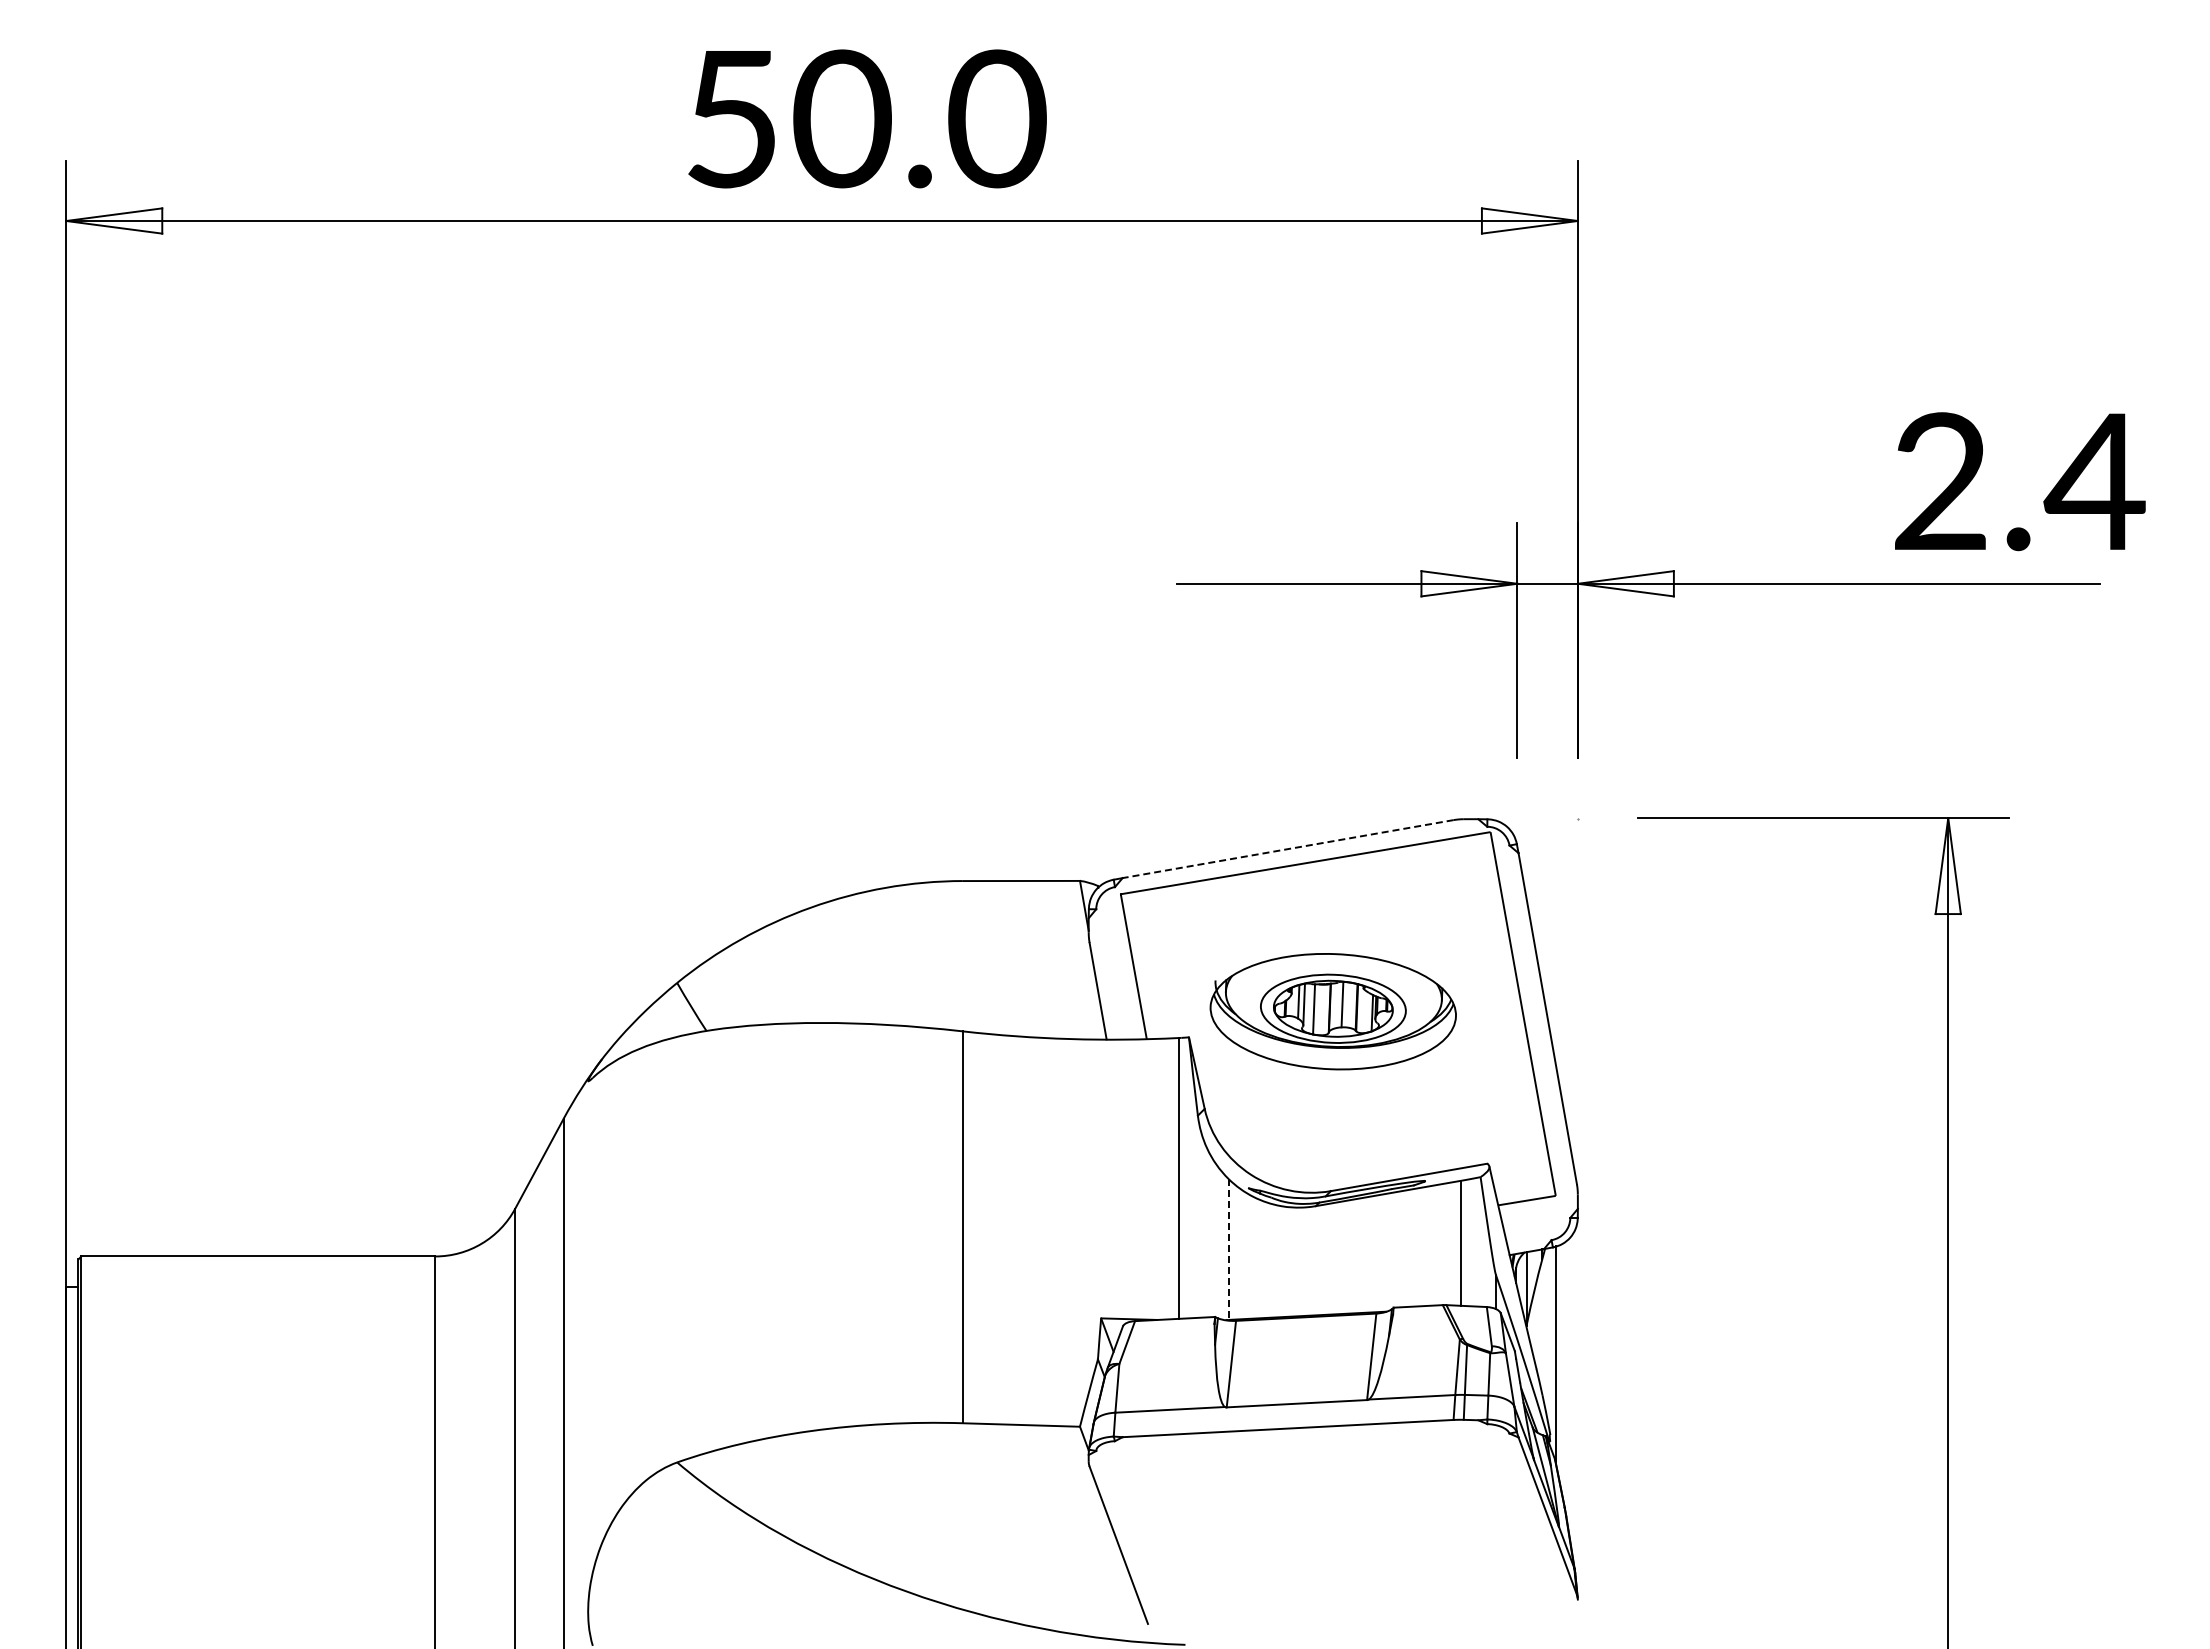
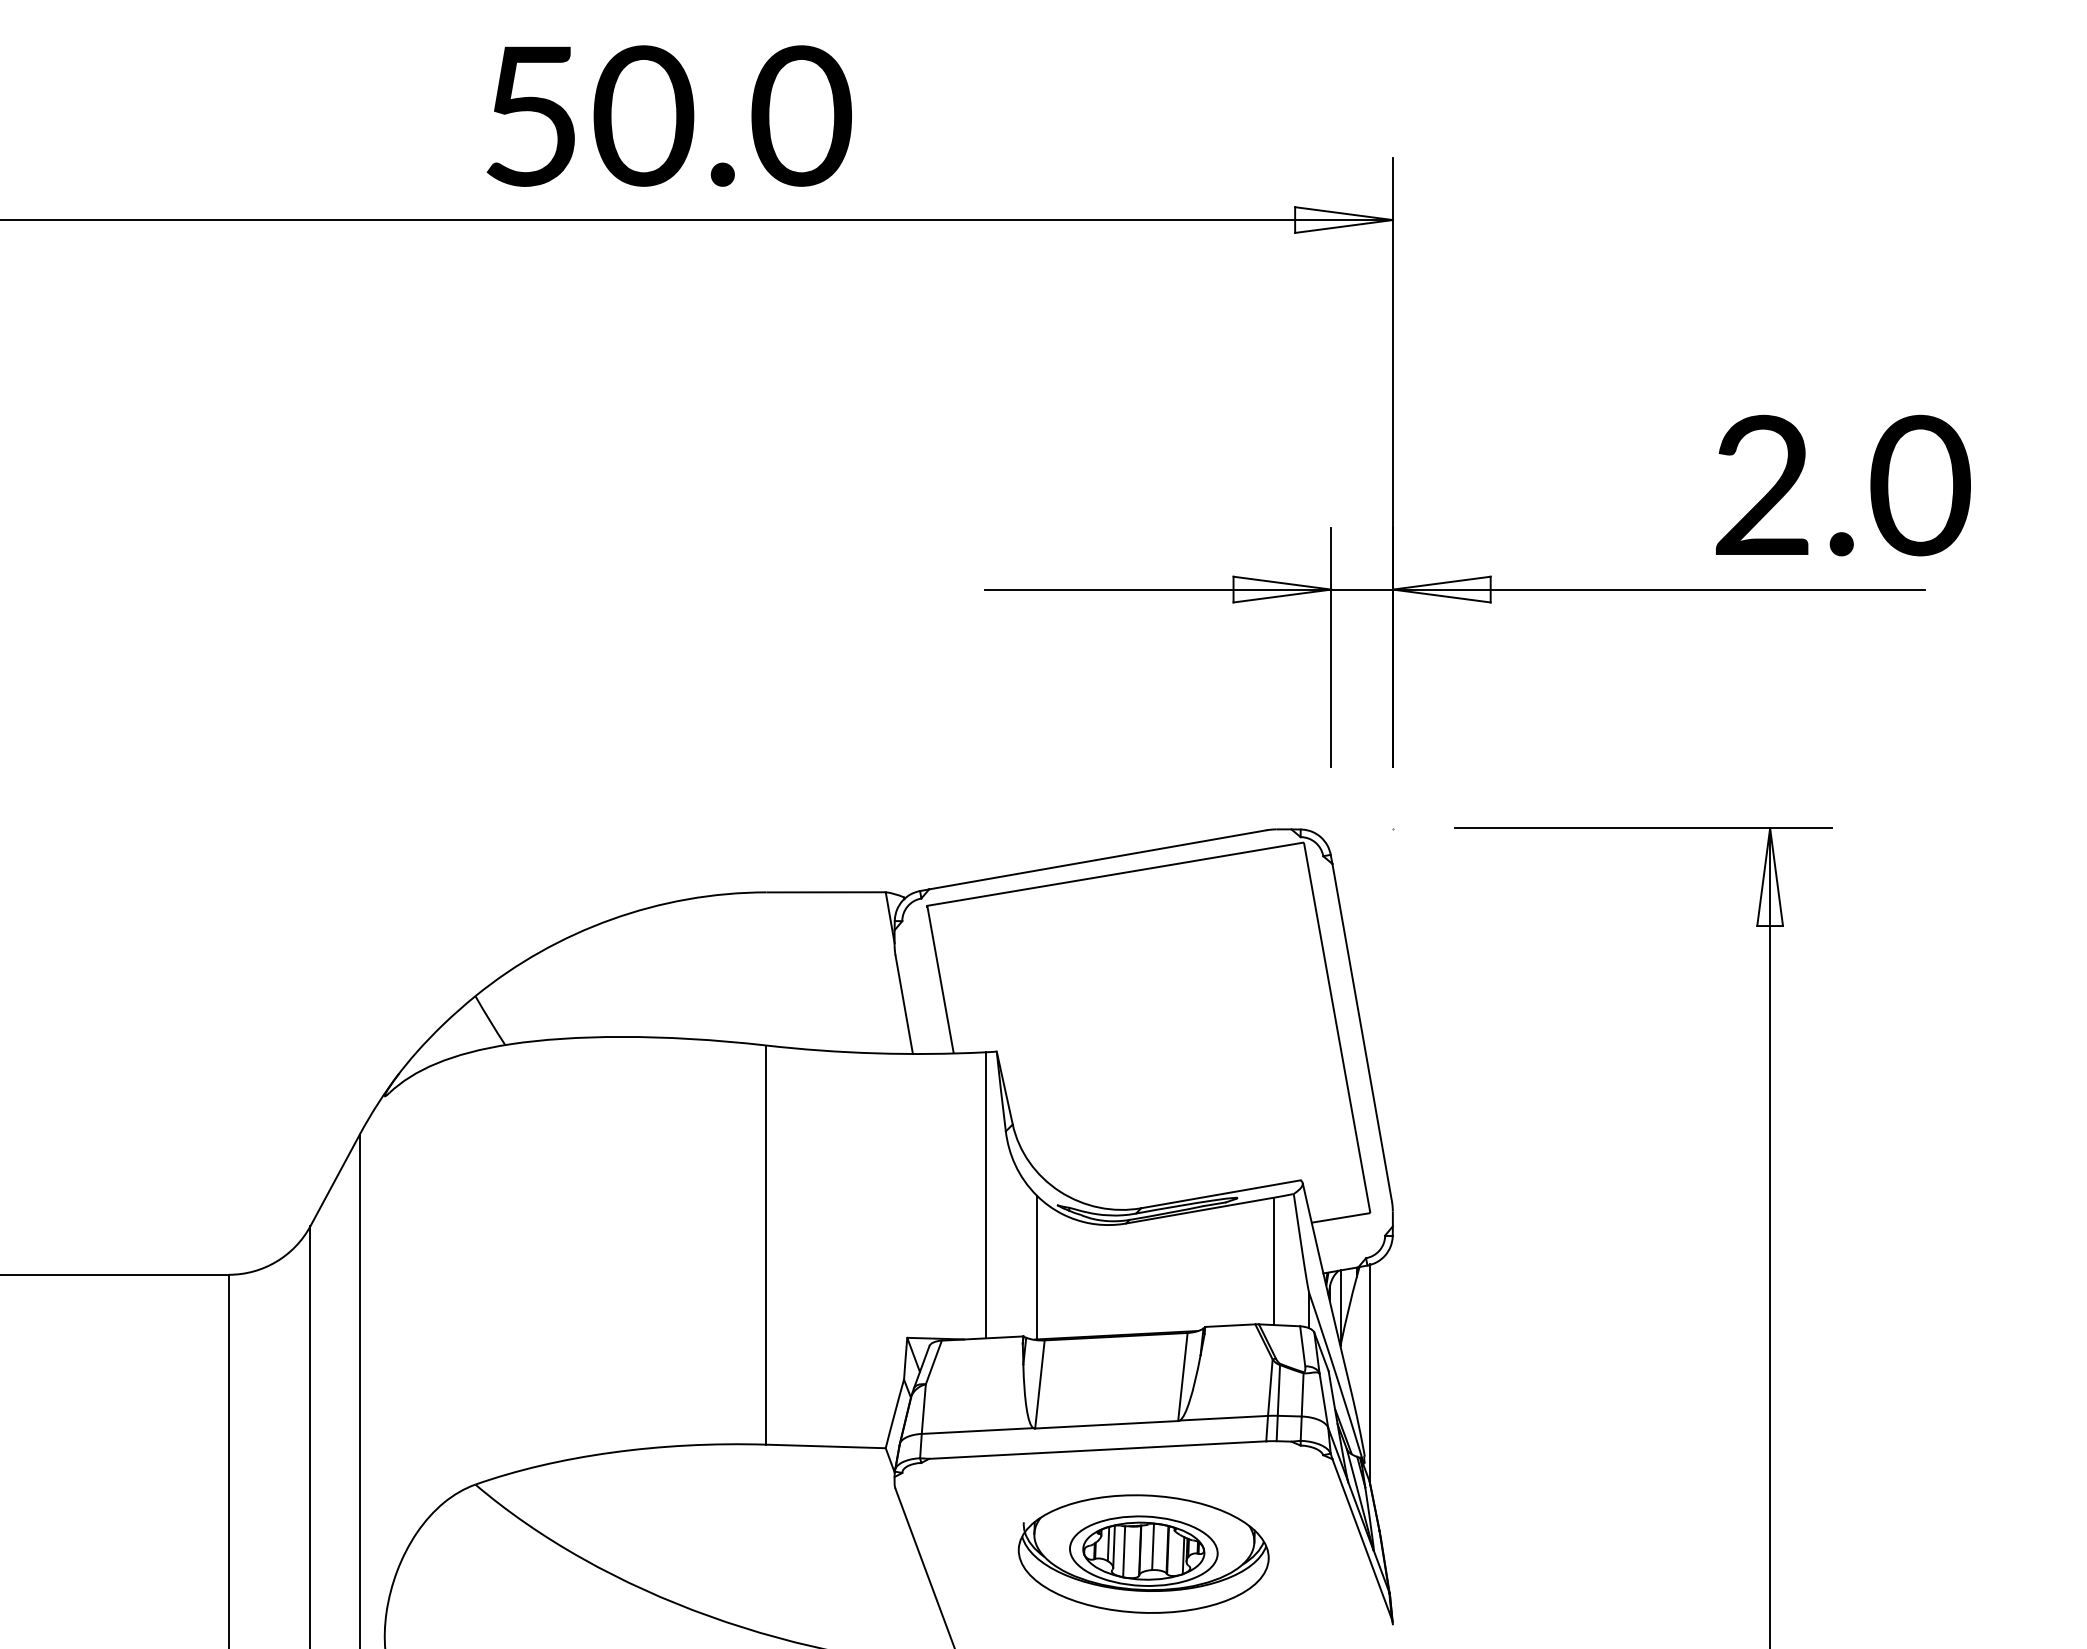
text: (2094, 481) -> (1919, 485), 2.4 -> 2.0
line: (1287, 849) -> (1097, 860), dashed -> solid
part: (1332, 1011) -> (1142, 1553), moved
line: (1228, 1250) -> (1037, 1268), dashed -> solid

